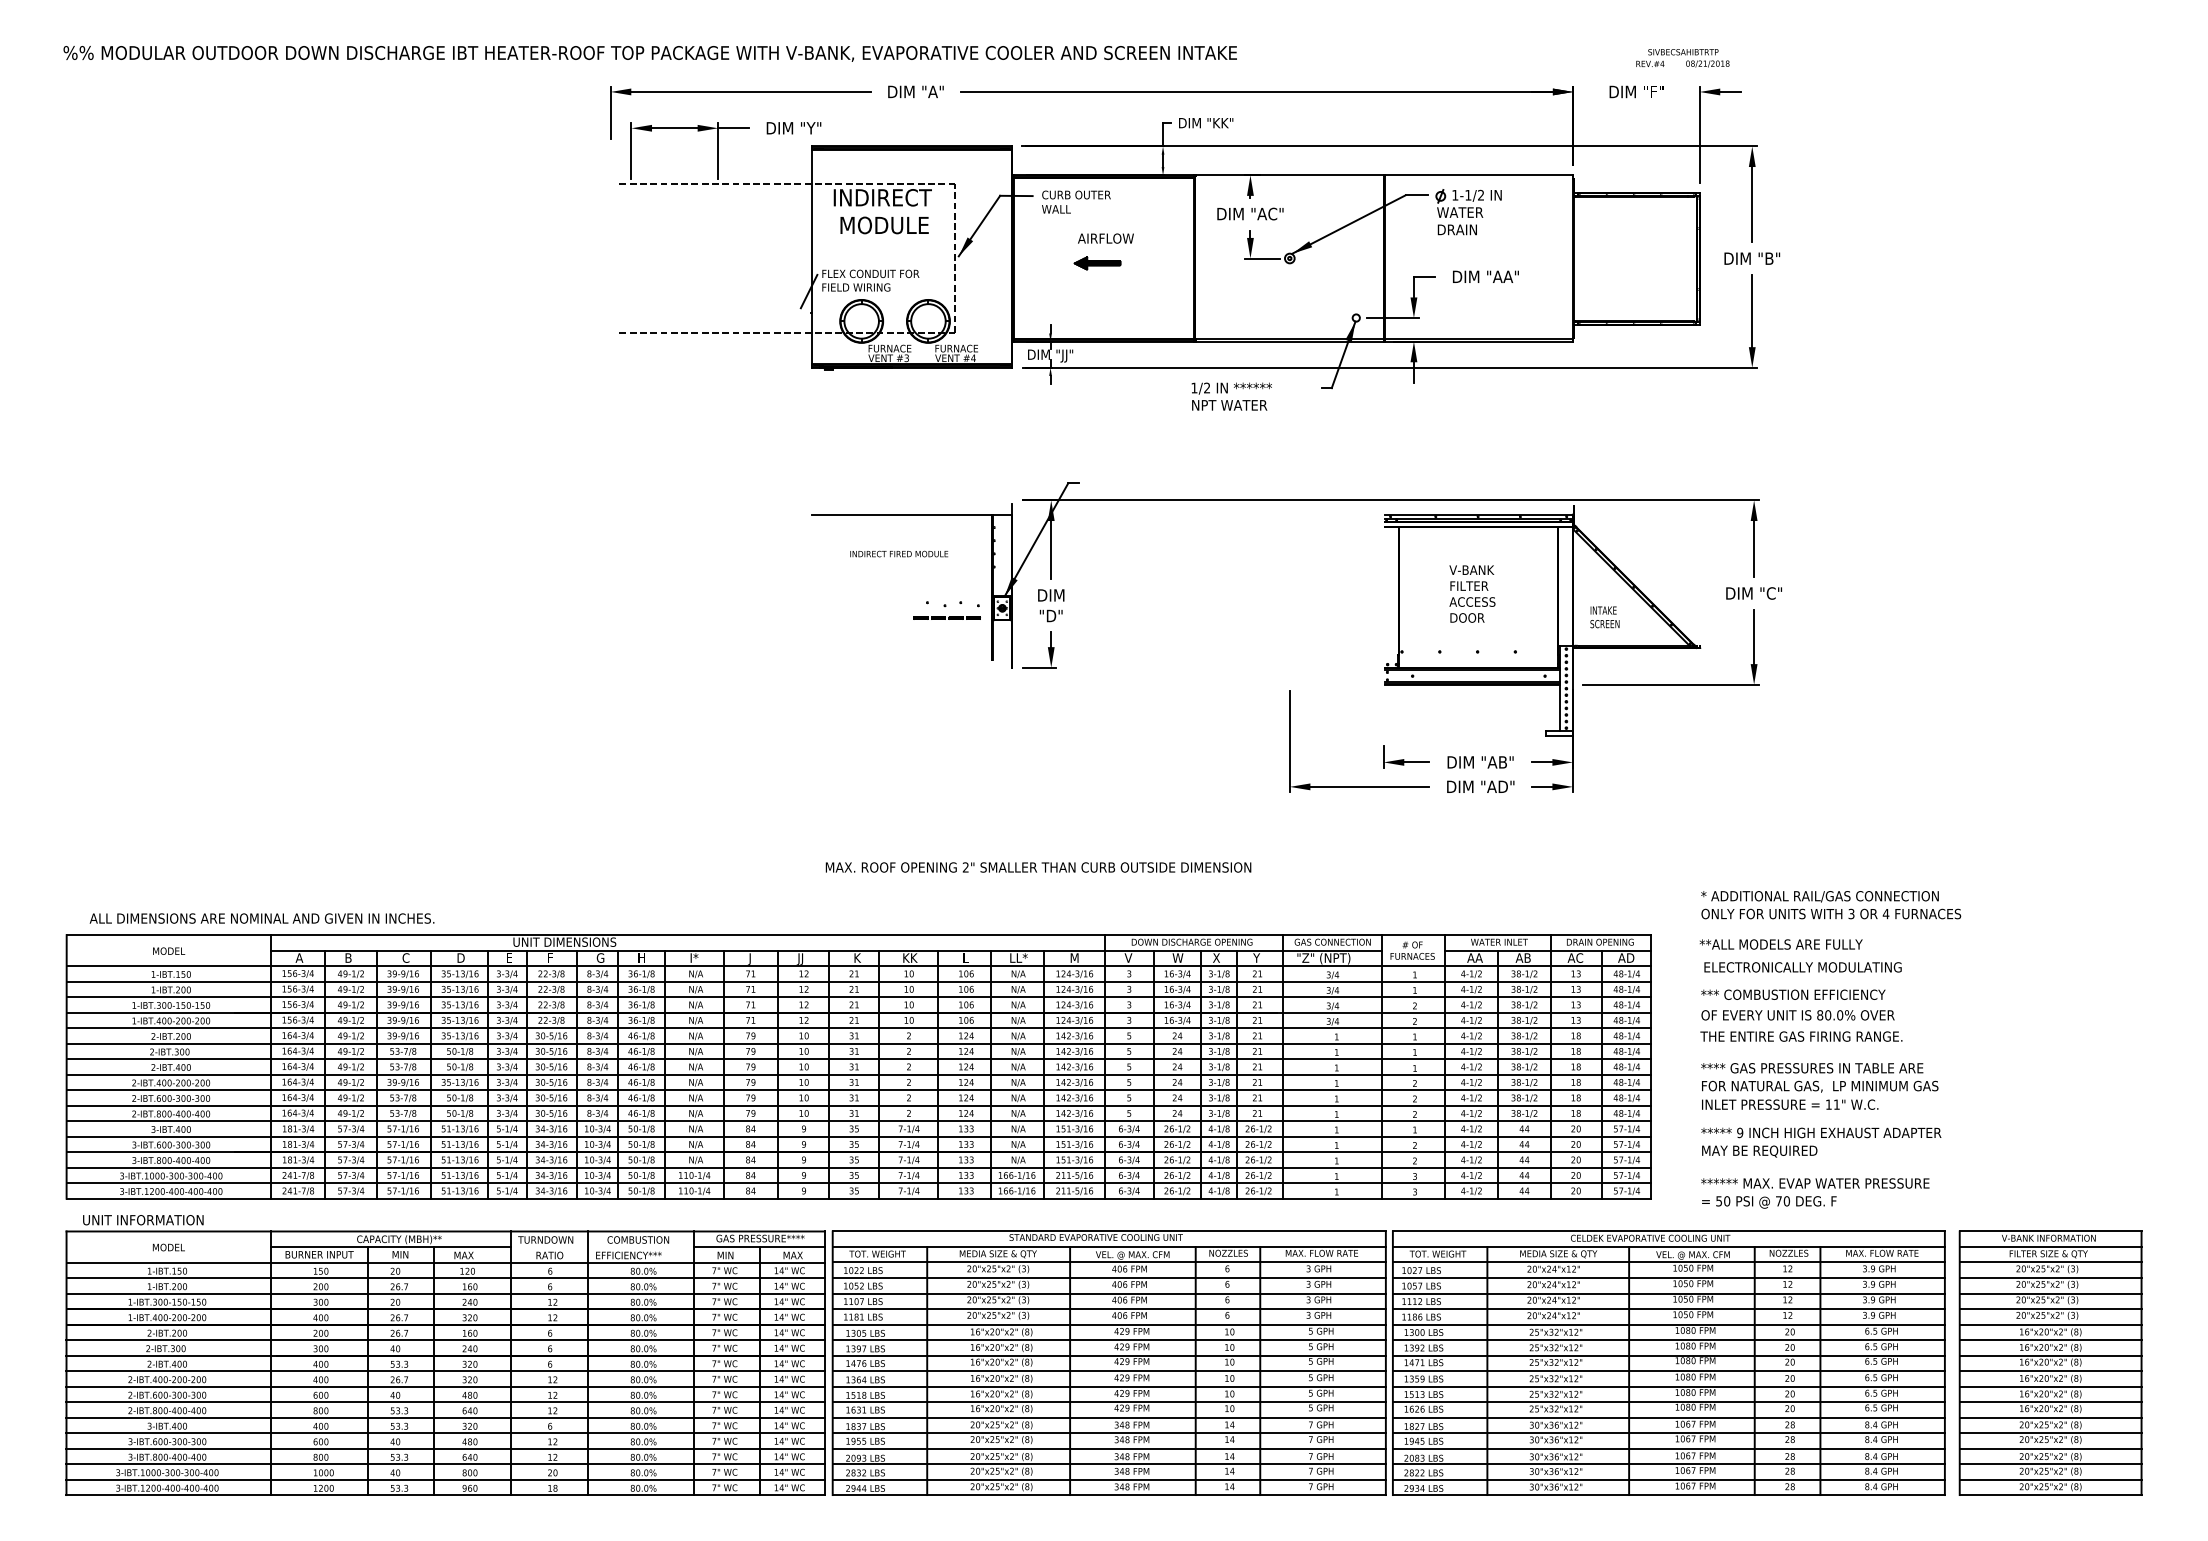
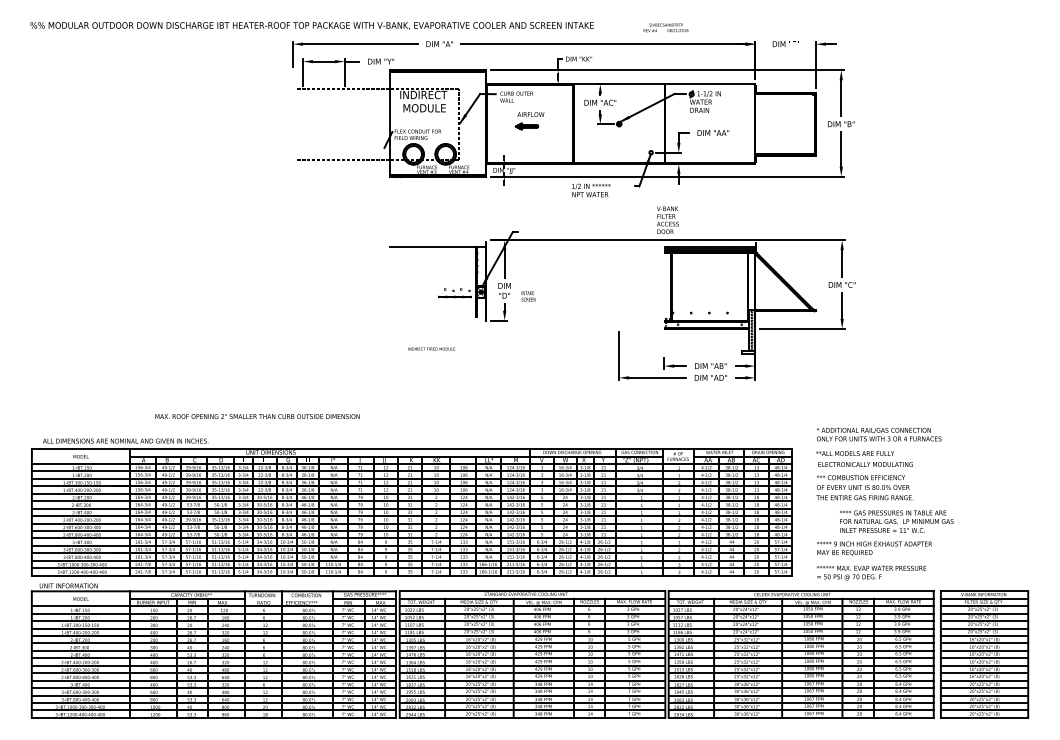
text: (1681, 57) -> (665, 27), moved
text: (898, 552) -> (431, 348), moved
text: (1471, 592) -> (667, 219), moved
text: (1604, 617) -> (528, 296), moved
text: (1038, 867) -> (257, 416), moved
text: (1819, 1086) -> (896, 521), moved

